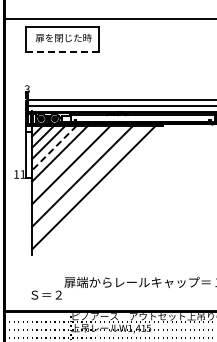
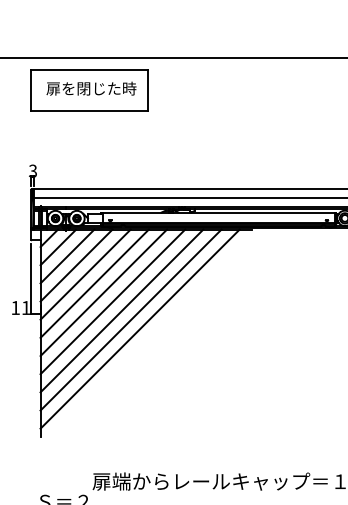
line: (62, 51) -> (89, 110), dashed -> solid
line: (54, 148) -> (76, 266), dashed -> solid
line: (65, 159) -> (94, 283), added
line: (77, 170) -> (113, 301), added
line: (88, 181) -> (131, 319), added

